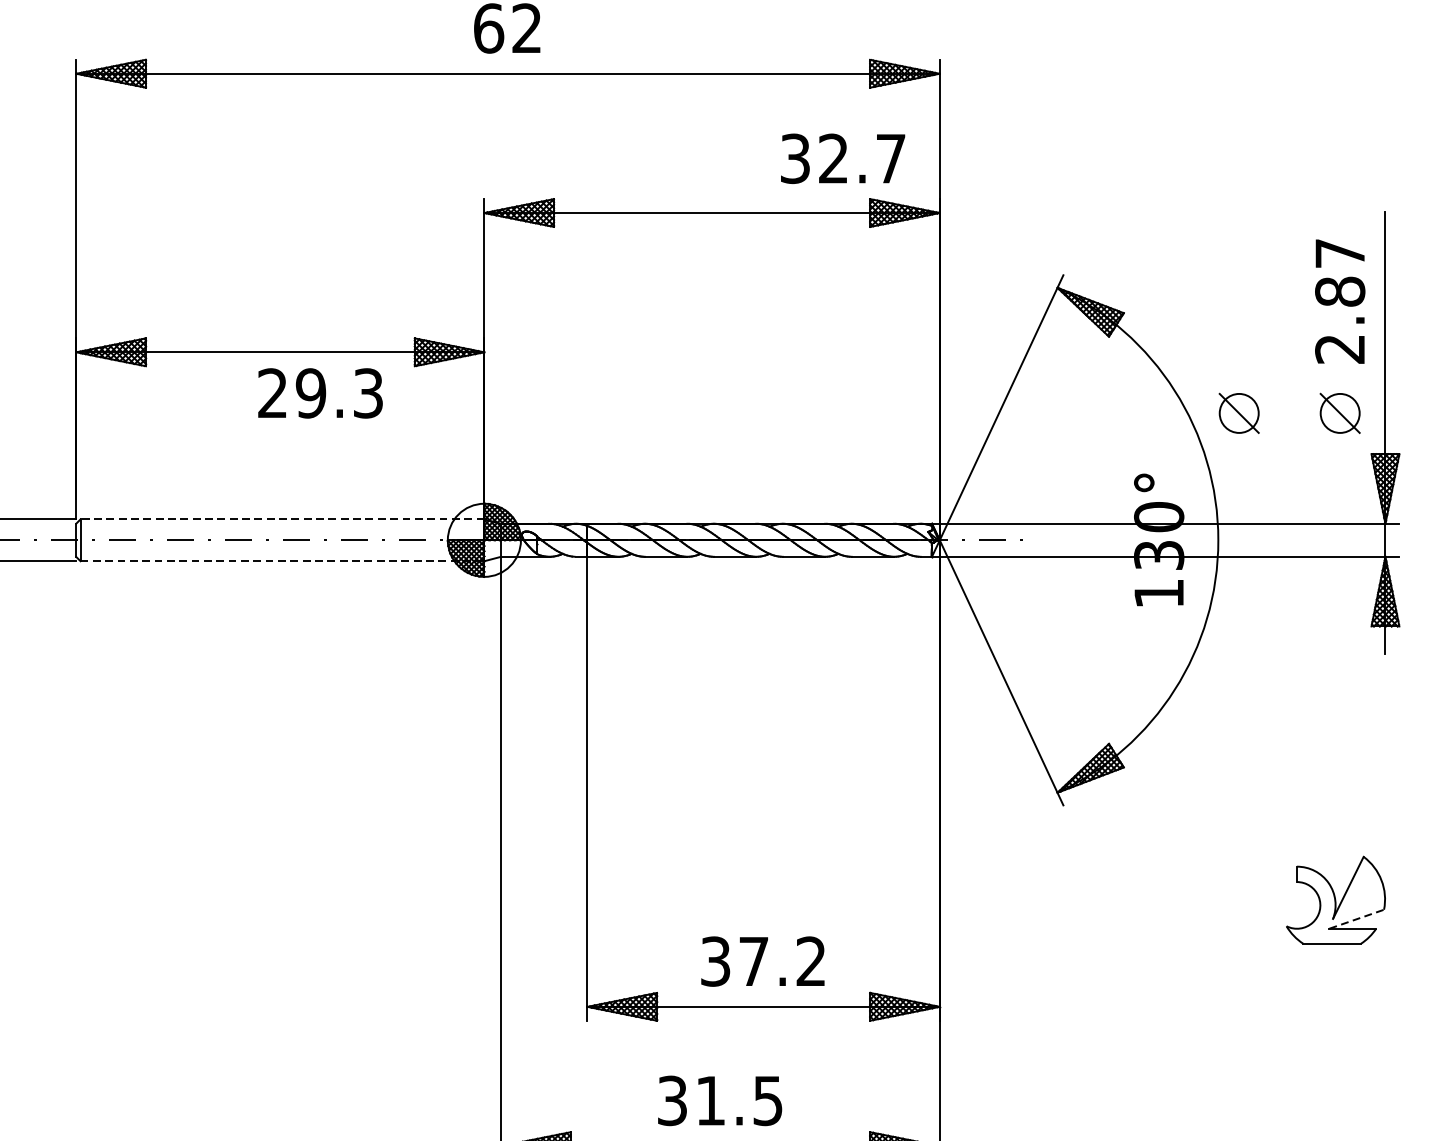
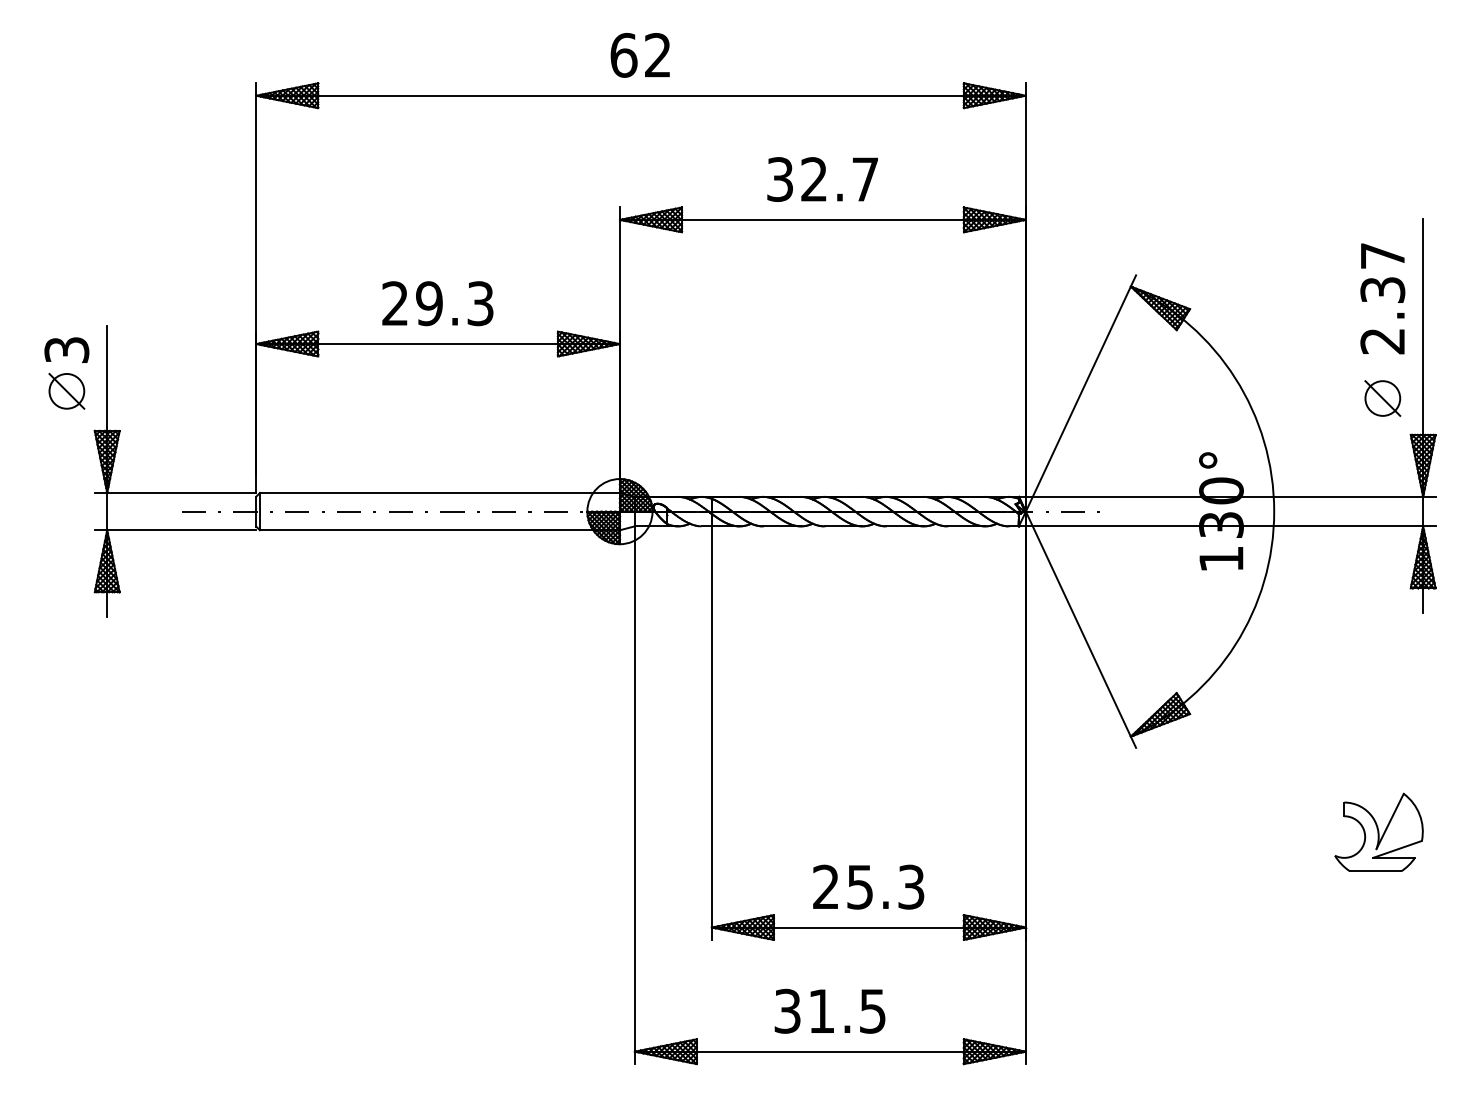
text: (842, 158) -> (822, 179), moved
text: (1339, 291) -> (1382, 289), 2.87 -> 2.37
text: (320, 393) -> (437, 303), moved
part: (1238, 413) -> (1292, 398), removed
line: (281, 519) -> (439, 493), dashed -> solid
line: (283, 561) -> (440, 530), dashed -> solid
line: (1356, 919) -> (1397, 849), dashed -> solid
text: (763, 960) -> (868, 886), 37.2 -> 25.3

